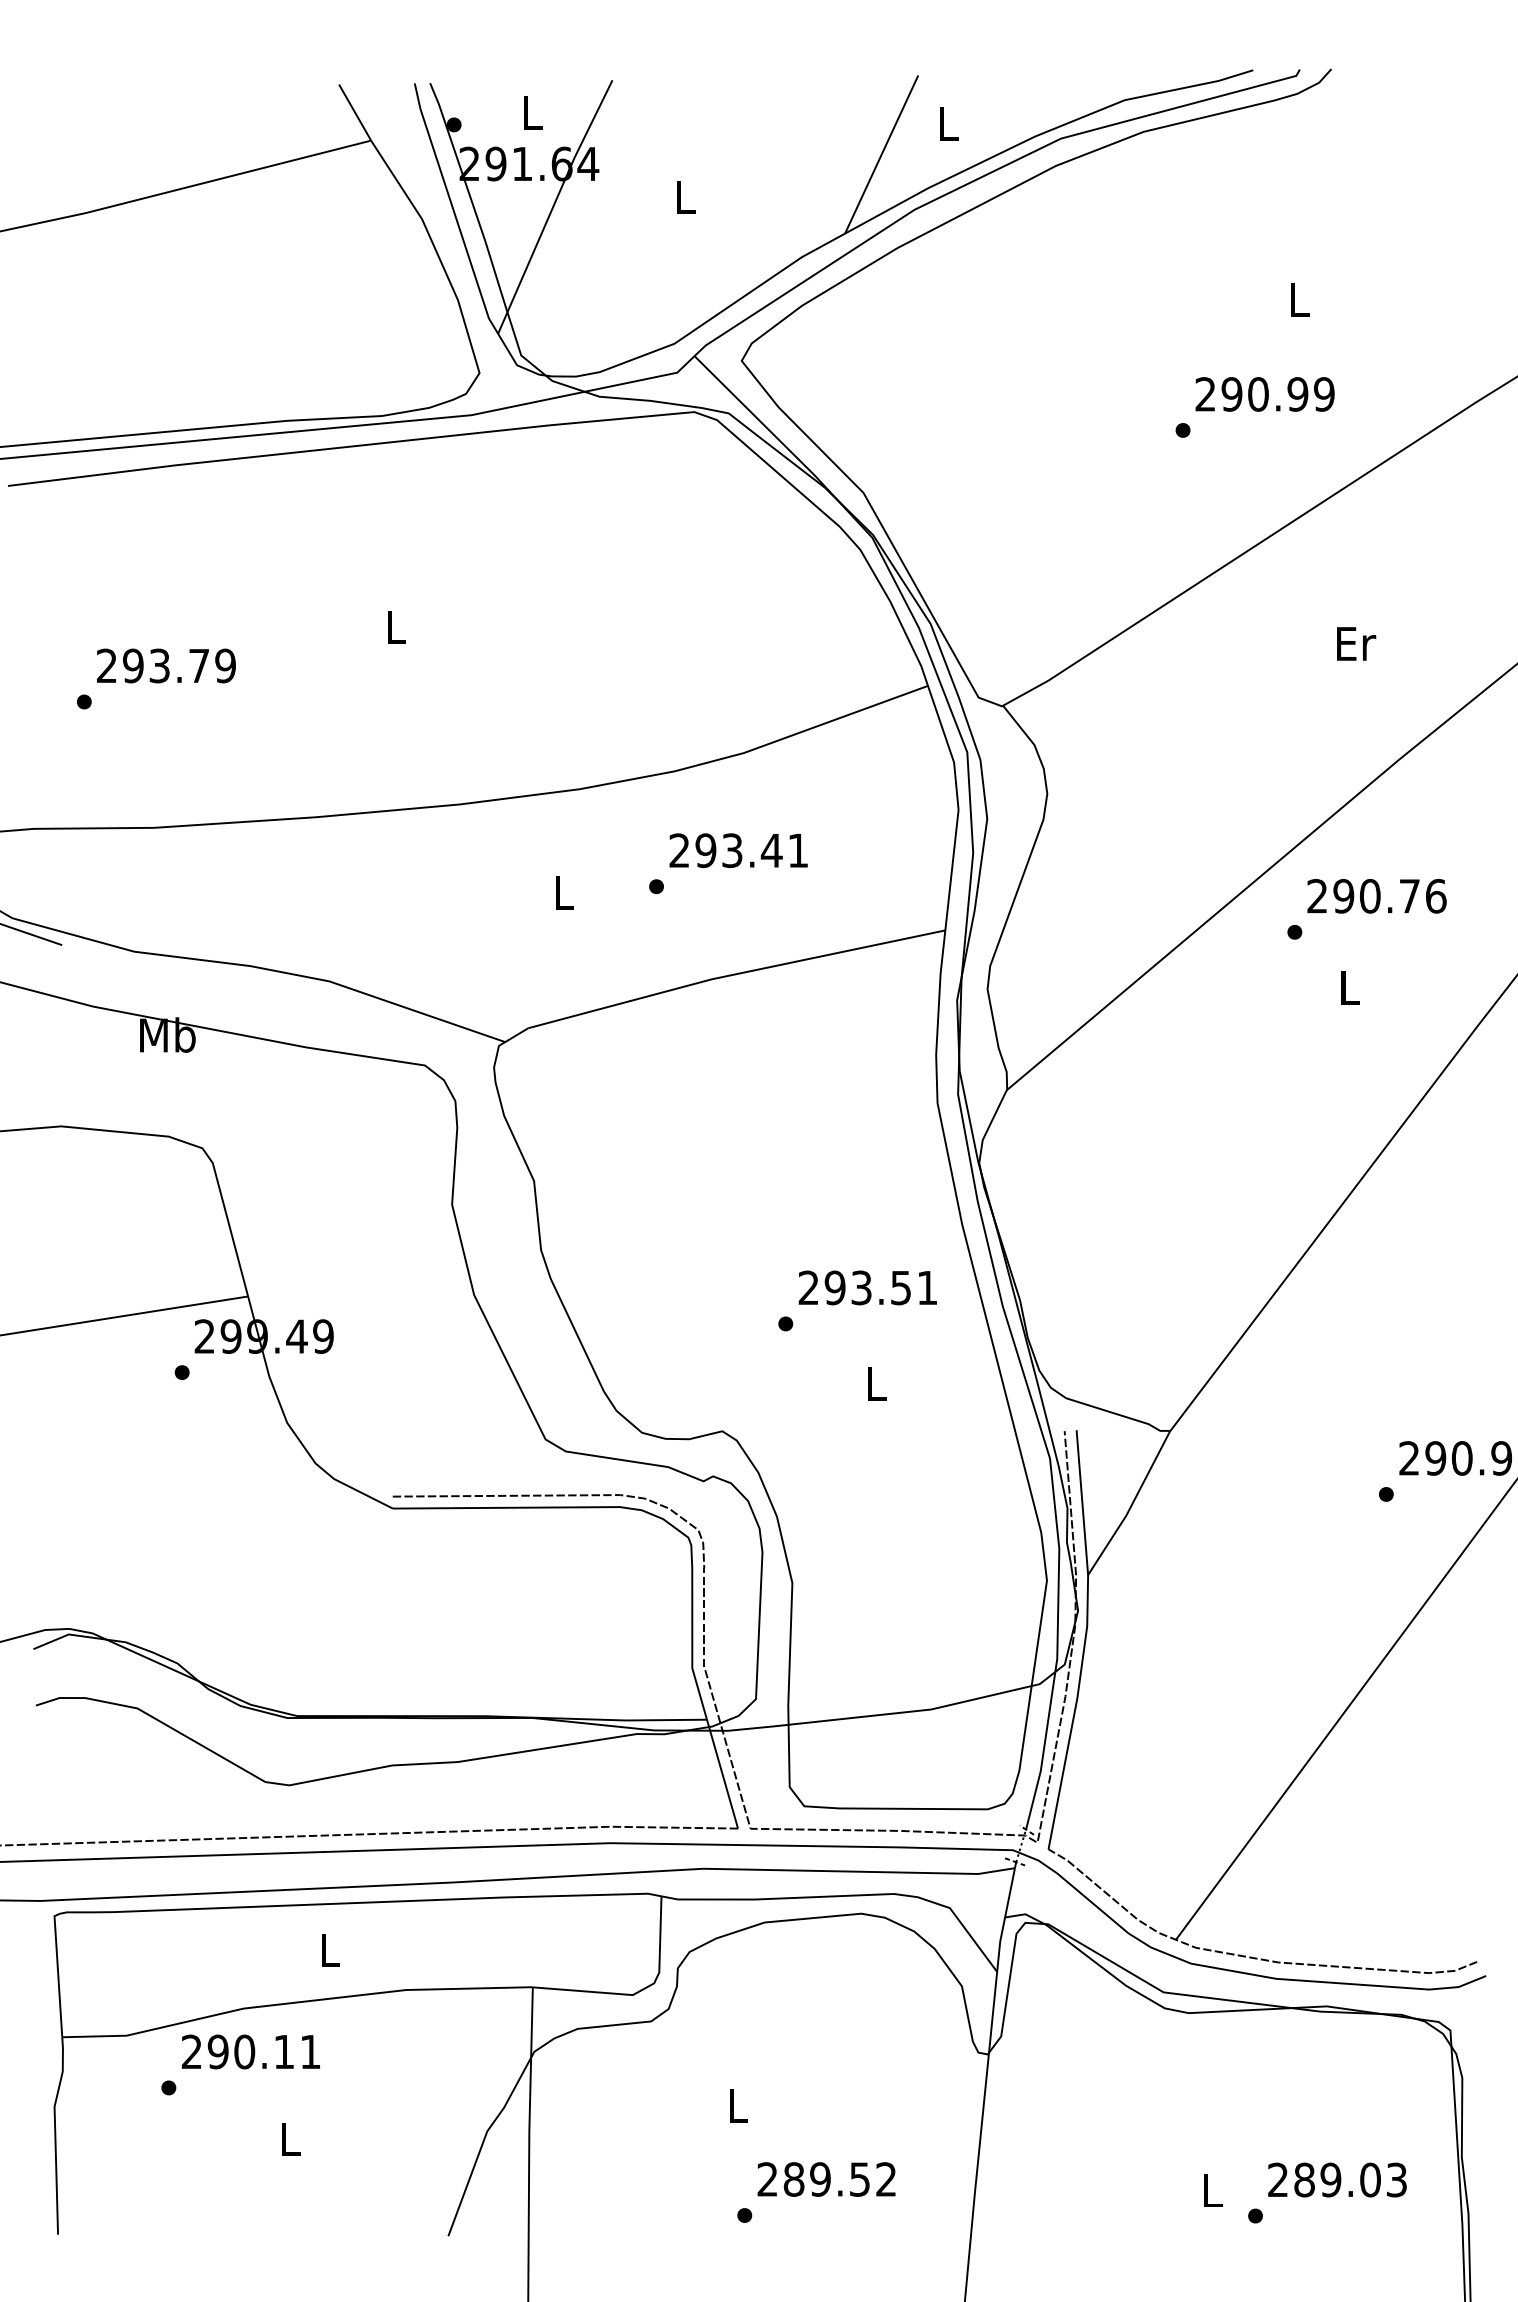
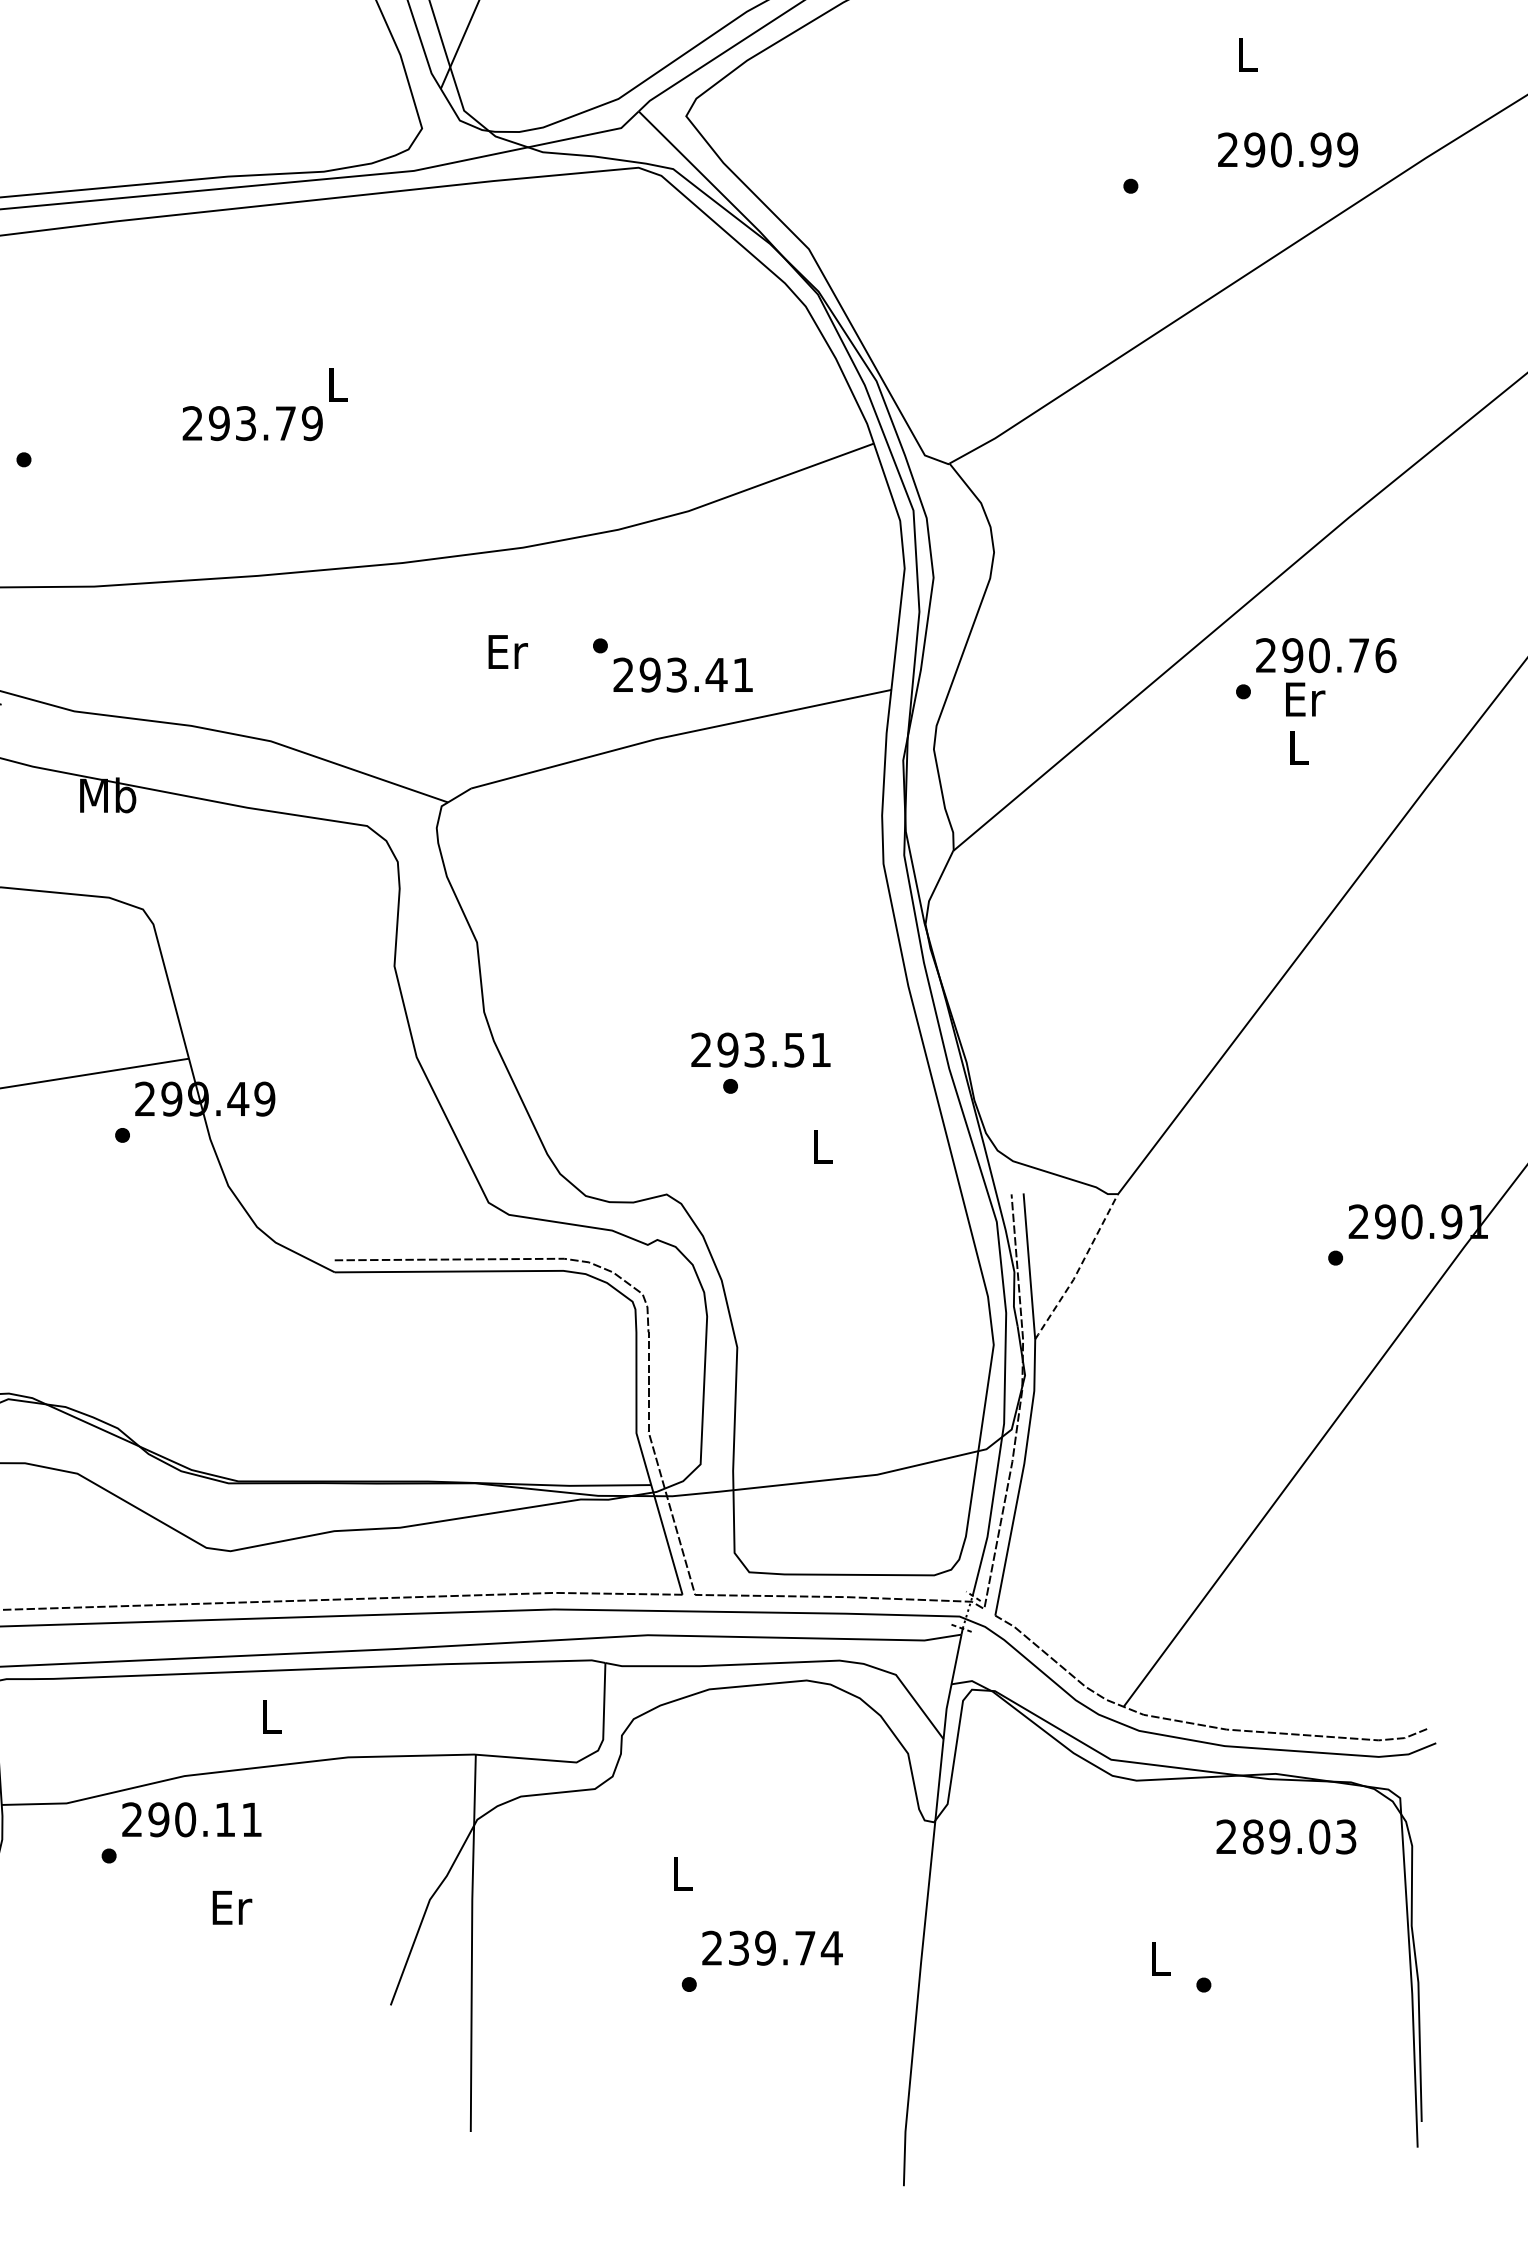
text: (1264, 394) -> (1287, 150), moved
text: (1356, 643) -> (1305, 699), moved
text: (166, 665) -> (252, 423), moved
text: (738, 850) -> (683, 674), moved
text: (564, 892) -> (507, 651), L -> Er
text: (867, 1287) -> (760, 1049), moved
line: (1131, 1505) -> (1078, 1269), solid -> dashed
text: (290, 2139) -> (231, 1907), L -> Er
text: (840, 2179) -> (785, 1948), 289.52 -> 239.74
text: (1337, 2179) -> (1286, 1836), moved

